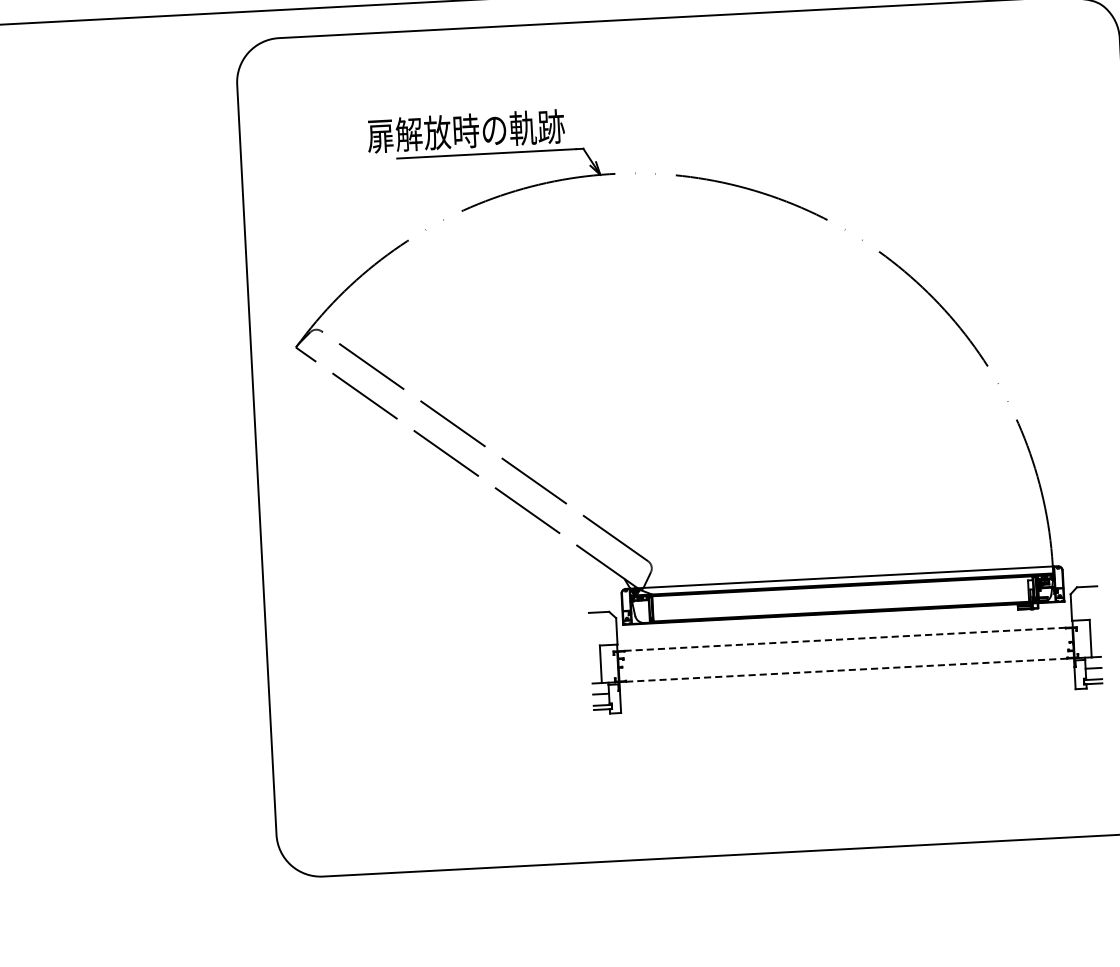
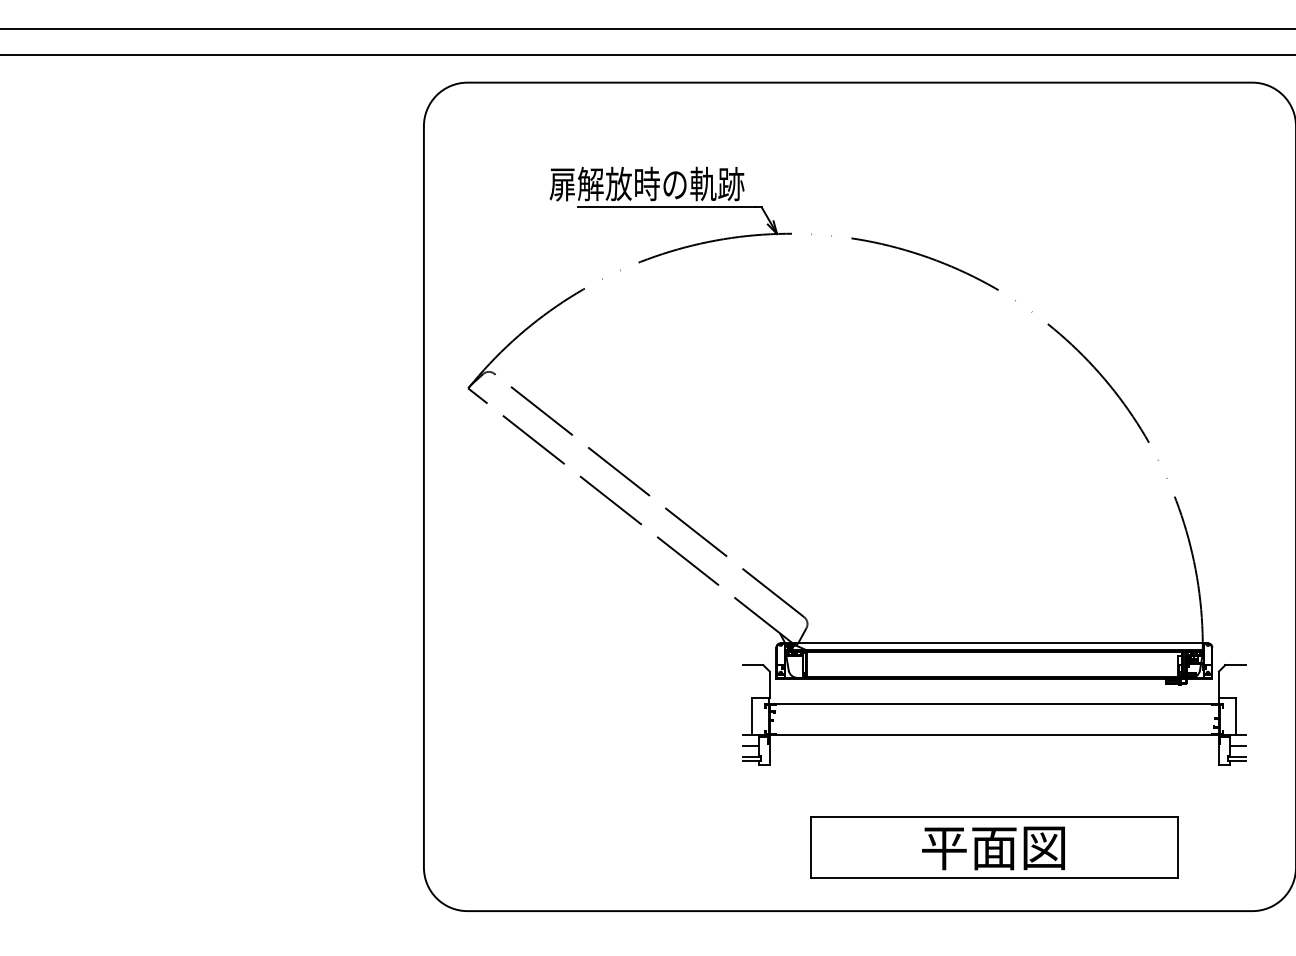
line: (845, 639) -> (994, 704), dashed -> solid
line: (846, 669) -> (994, 734), dashed -> solid
part: (852, 784) -> (994, 847), added

